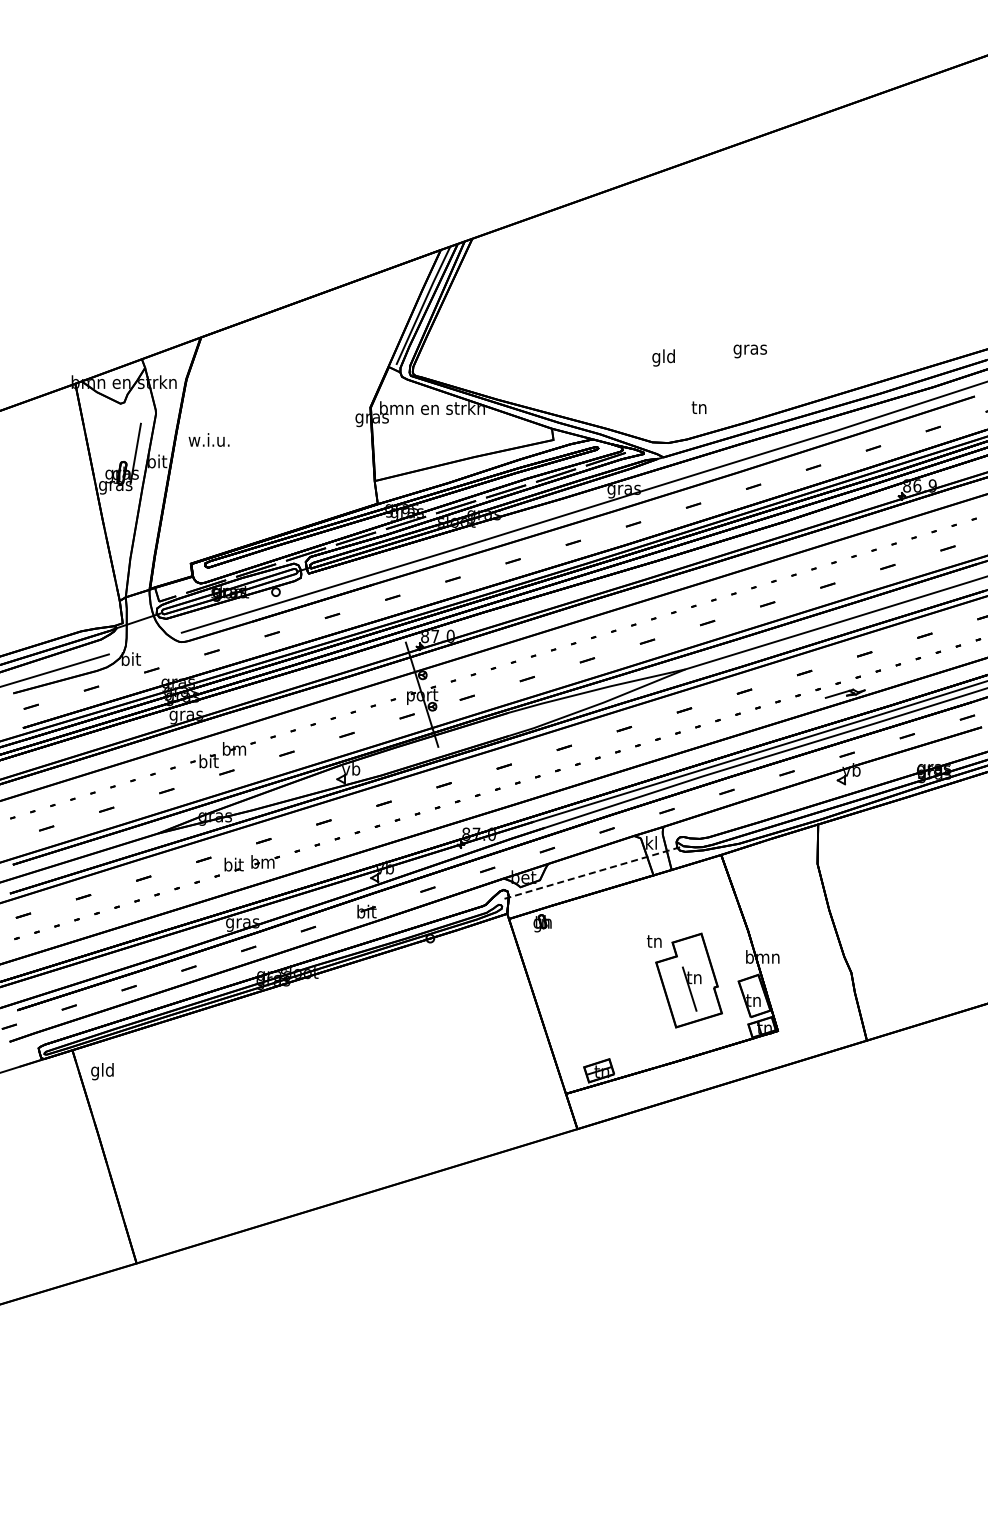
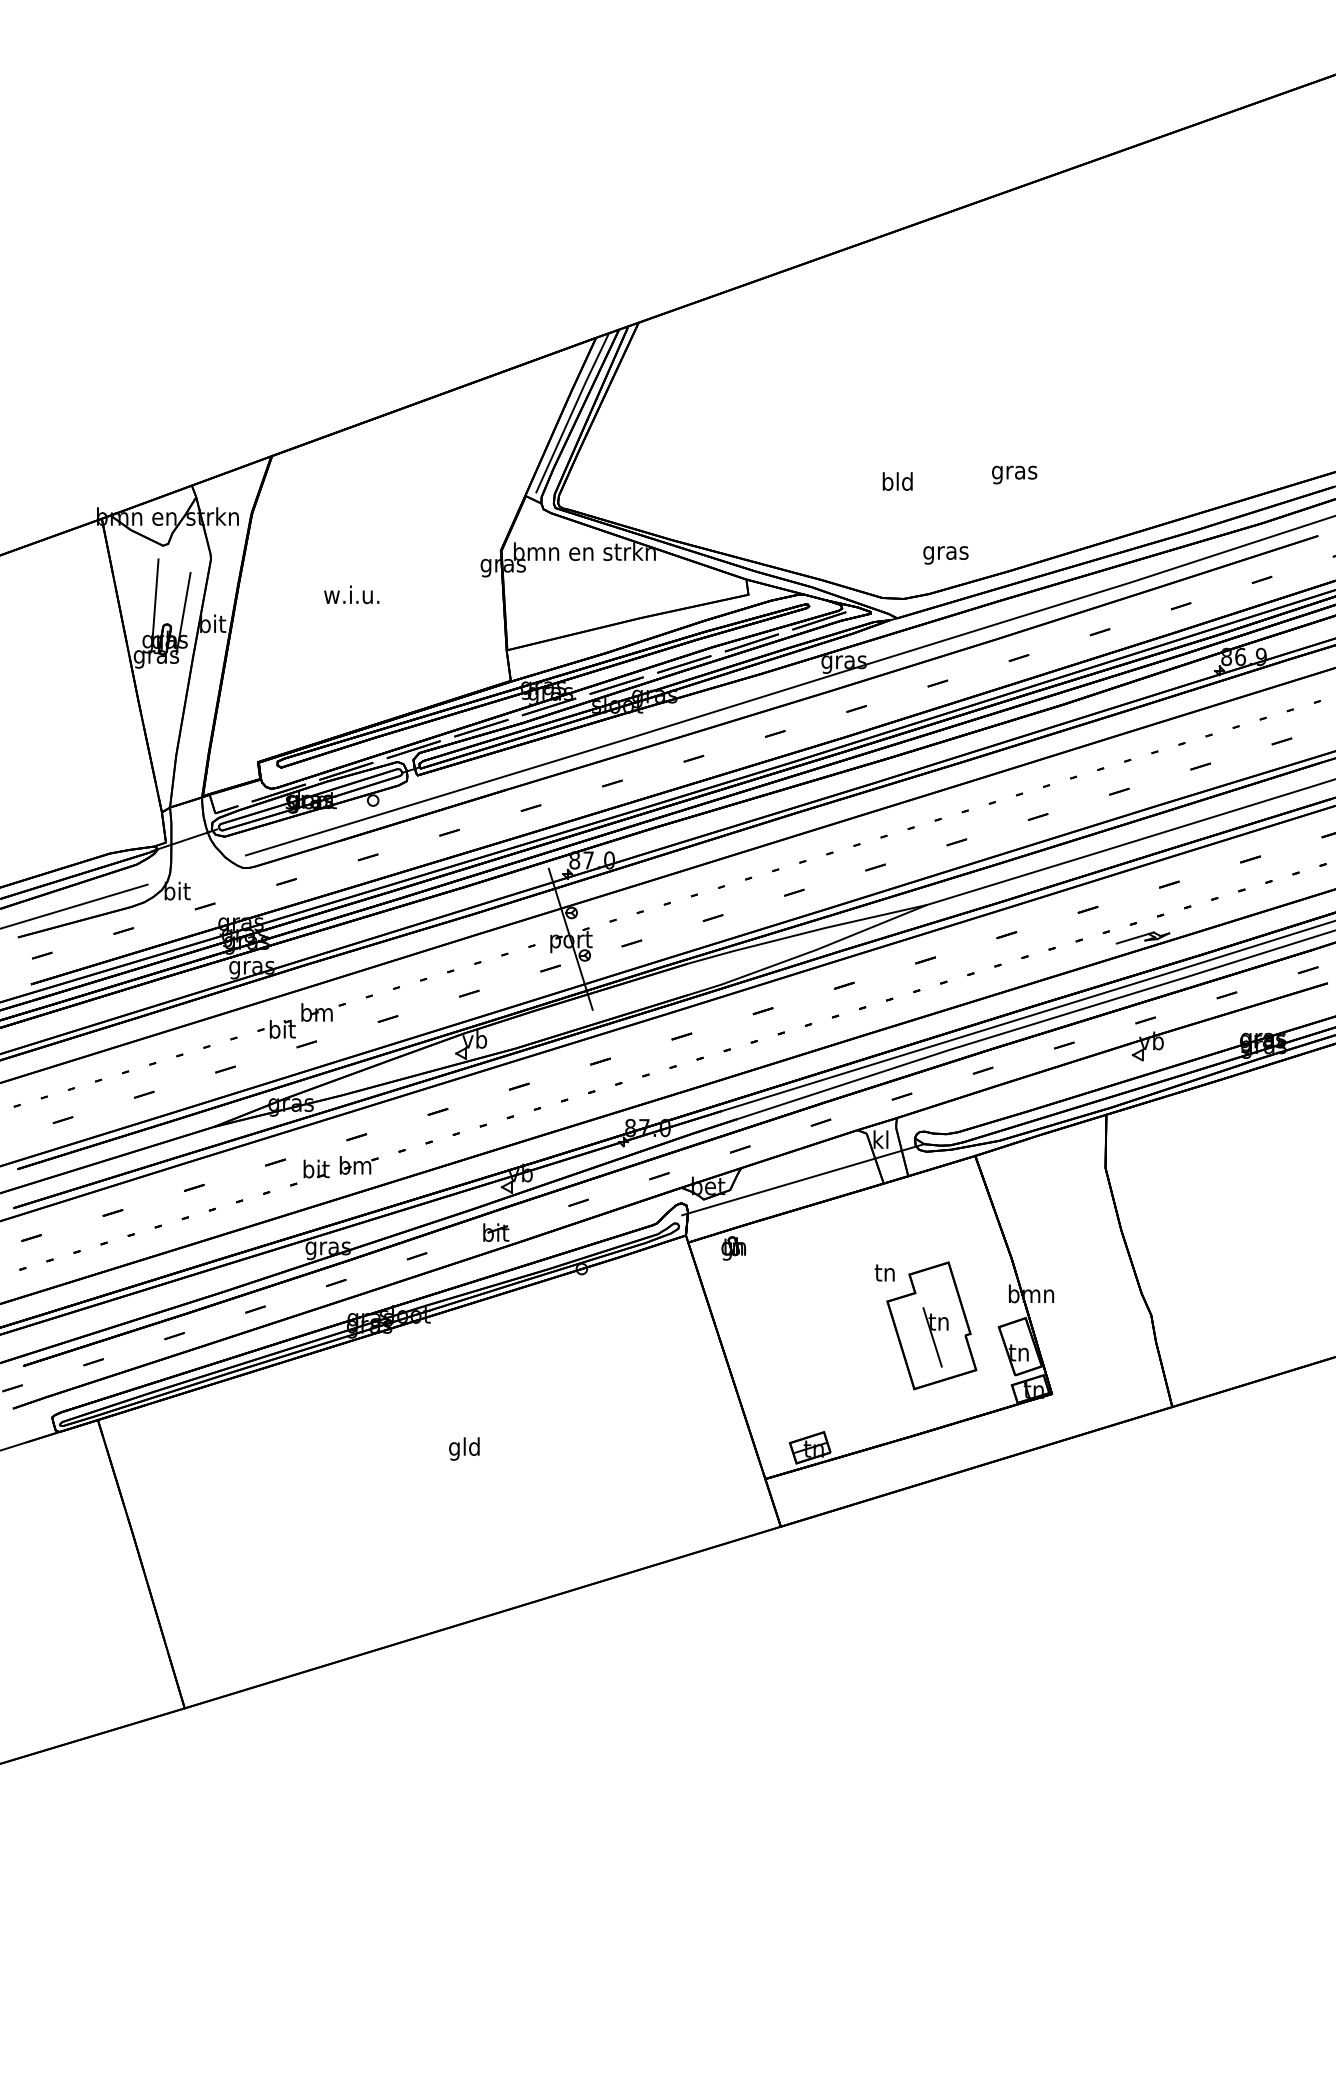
text: (656, 357) -> (887, 483), gld -> bld
text: (699, 409) -> (945, 553), tn -> gras
text: (208, 439) -> (350, 594), moved
line: (114, 445) -> (154, 602), added
line: (594, 872) -> (803, 1179), dashed -> solid
text: (102, 1071) -> (464, 1448), moved

